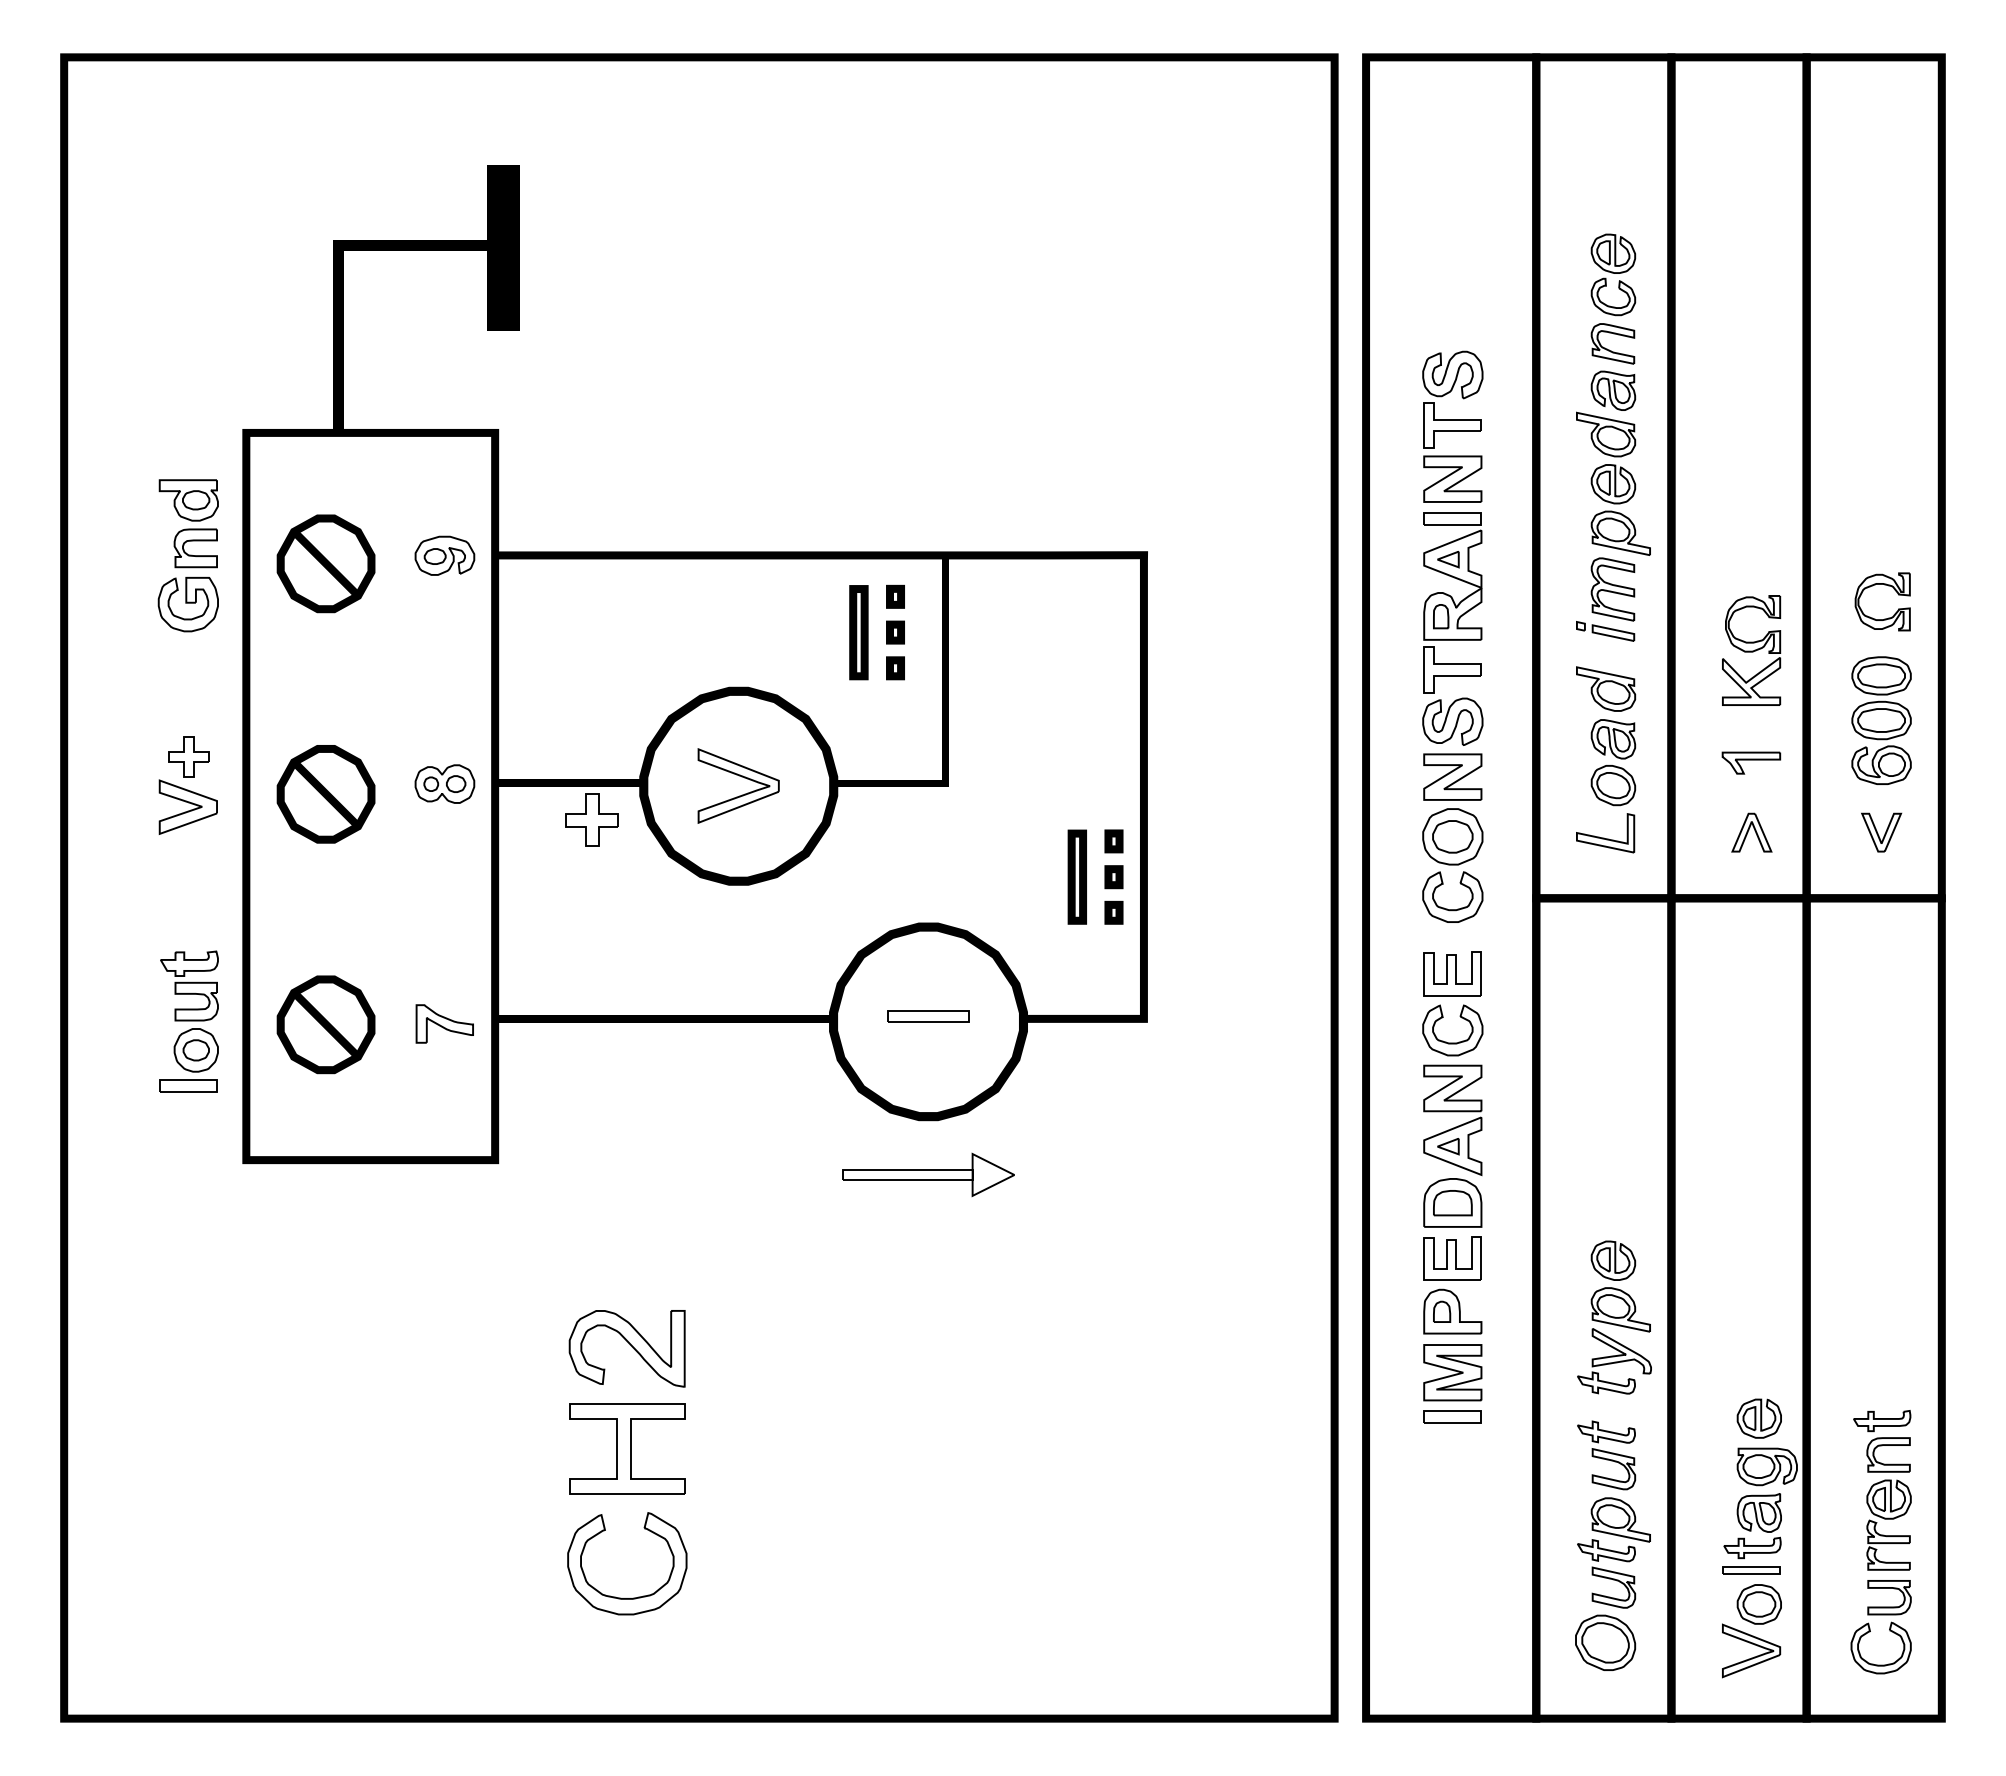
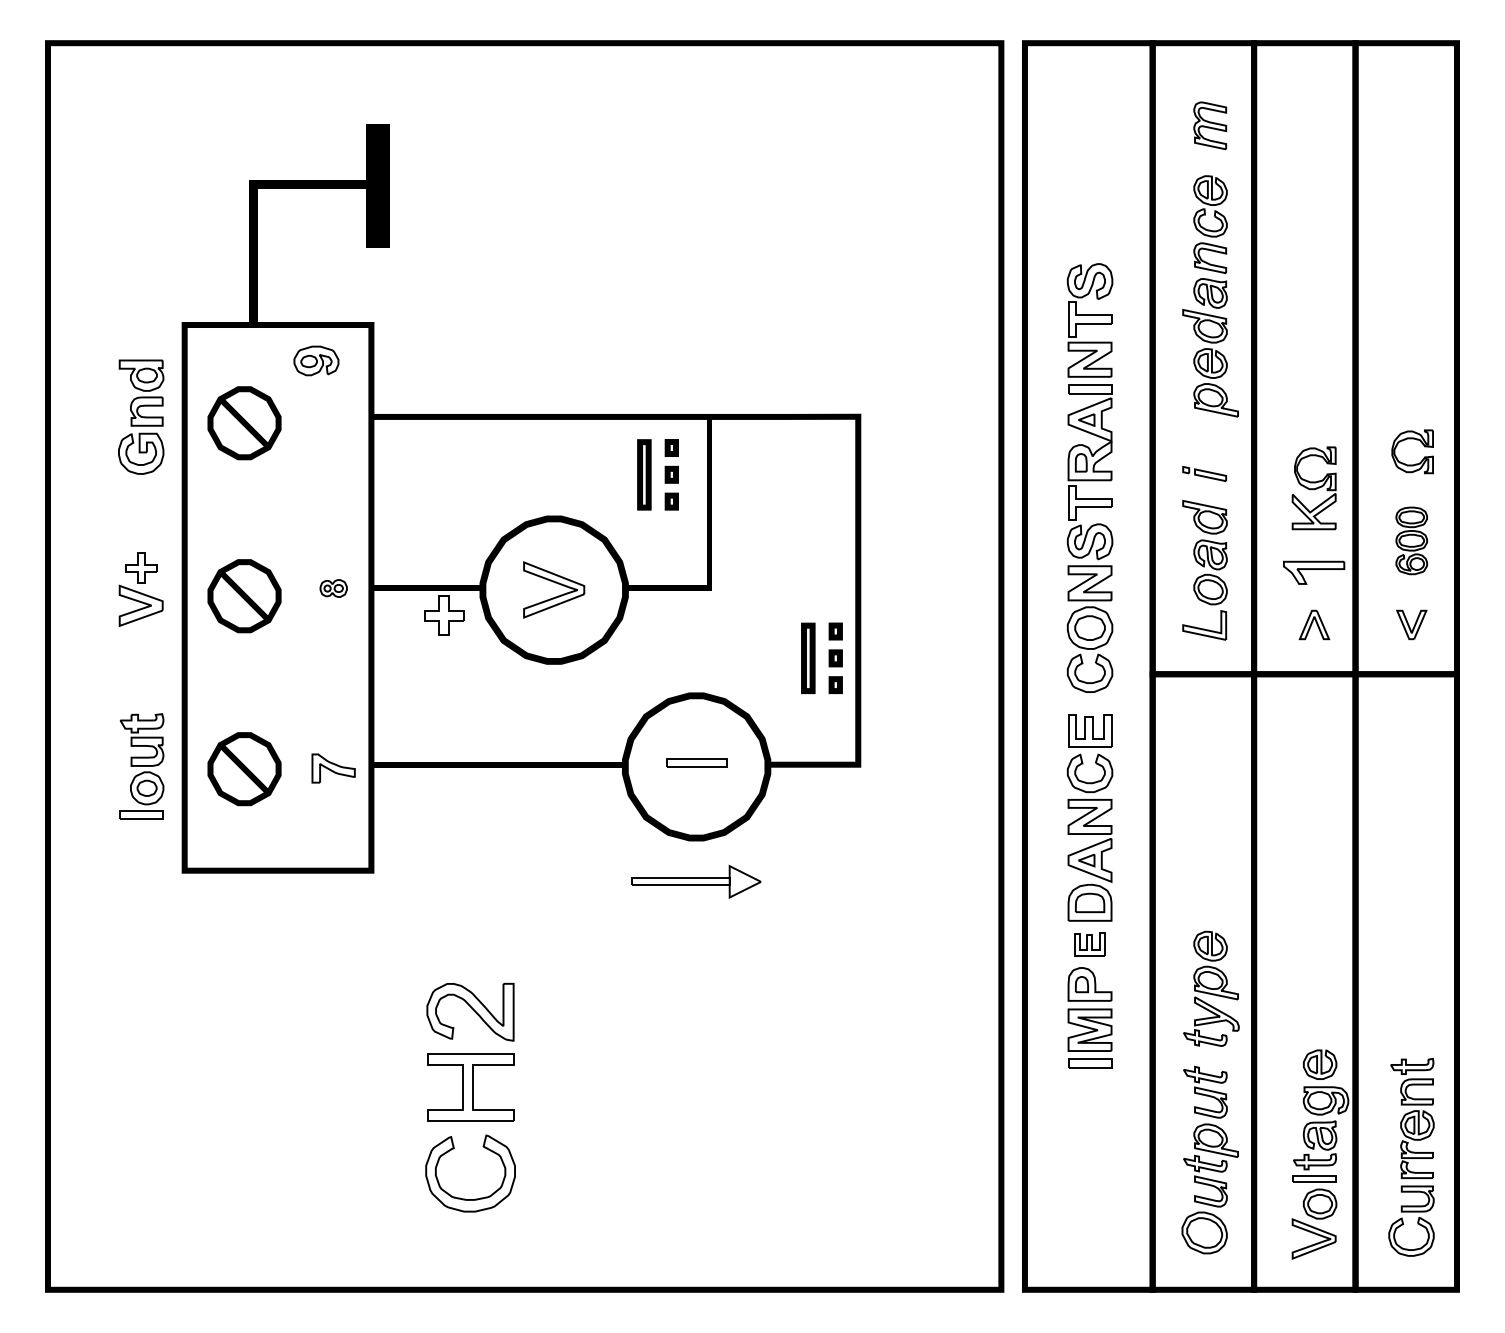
part: (444, 555) -> (316, 360), moved
part: (1612, 589) -> (1209, 125), moved
part: (1881, 720) -> (1411, 540), size x0.7
part: (1751, 762) -> (1314, 572), size x1.4
part: (444, 783) -> (333, 588), size x0.6
part: (1452, 1258) -> (1089, 944), size x0.7

